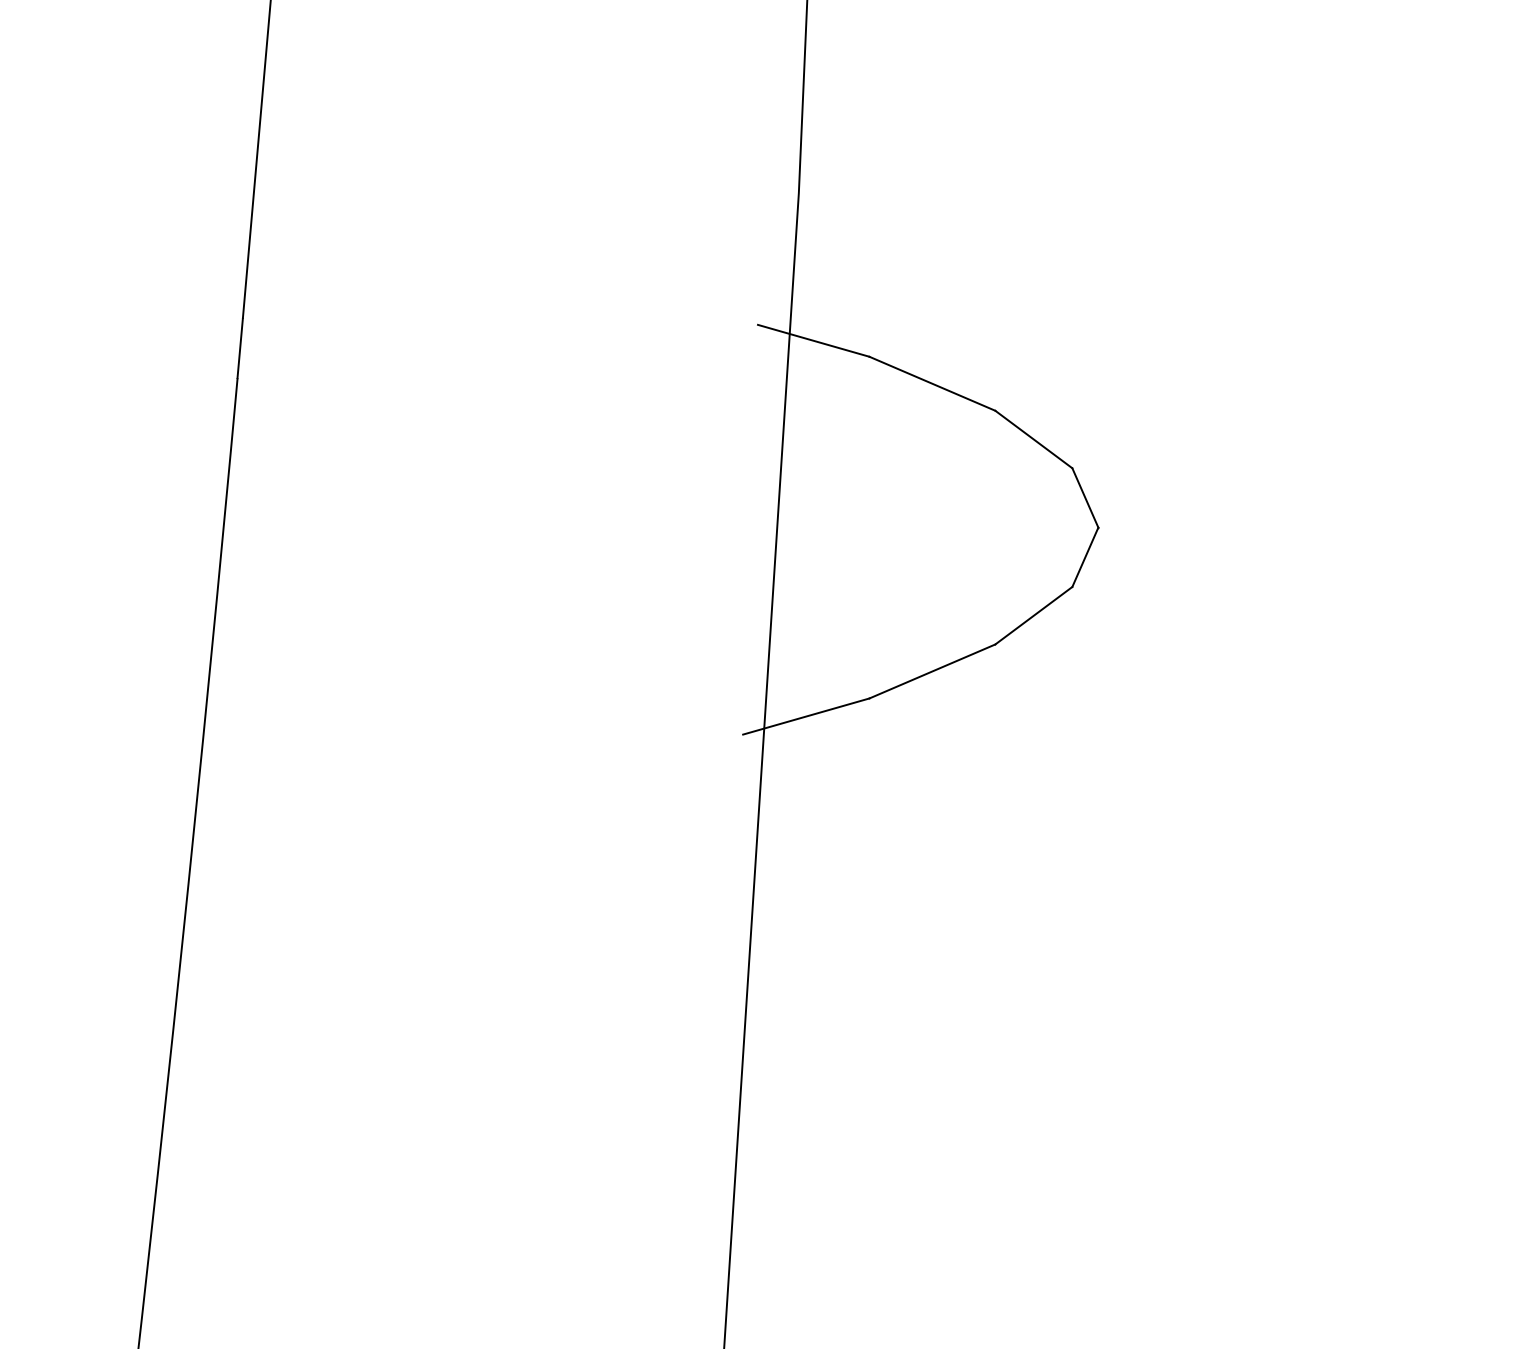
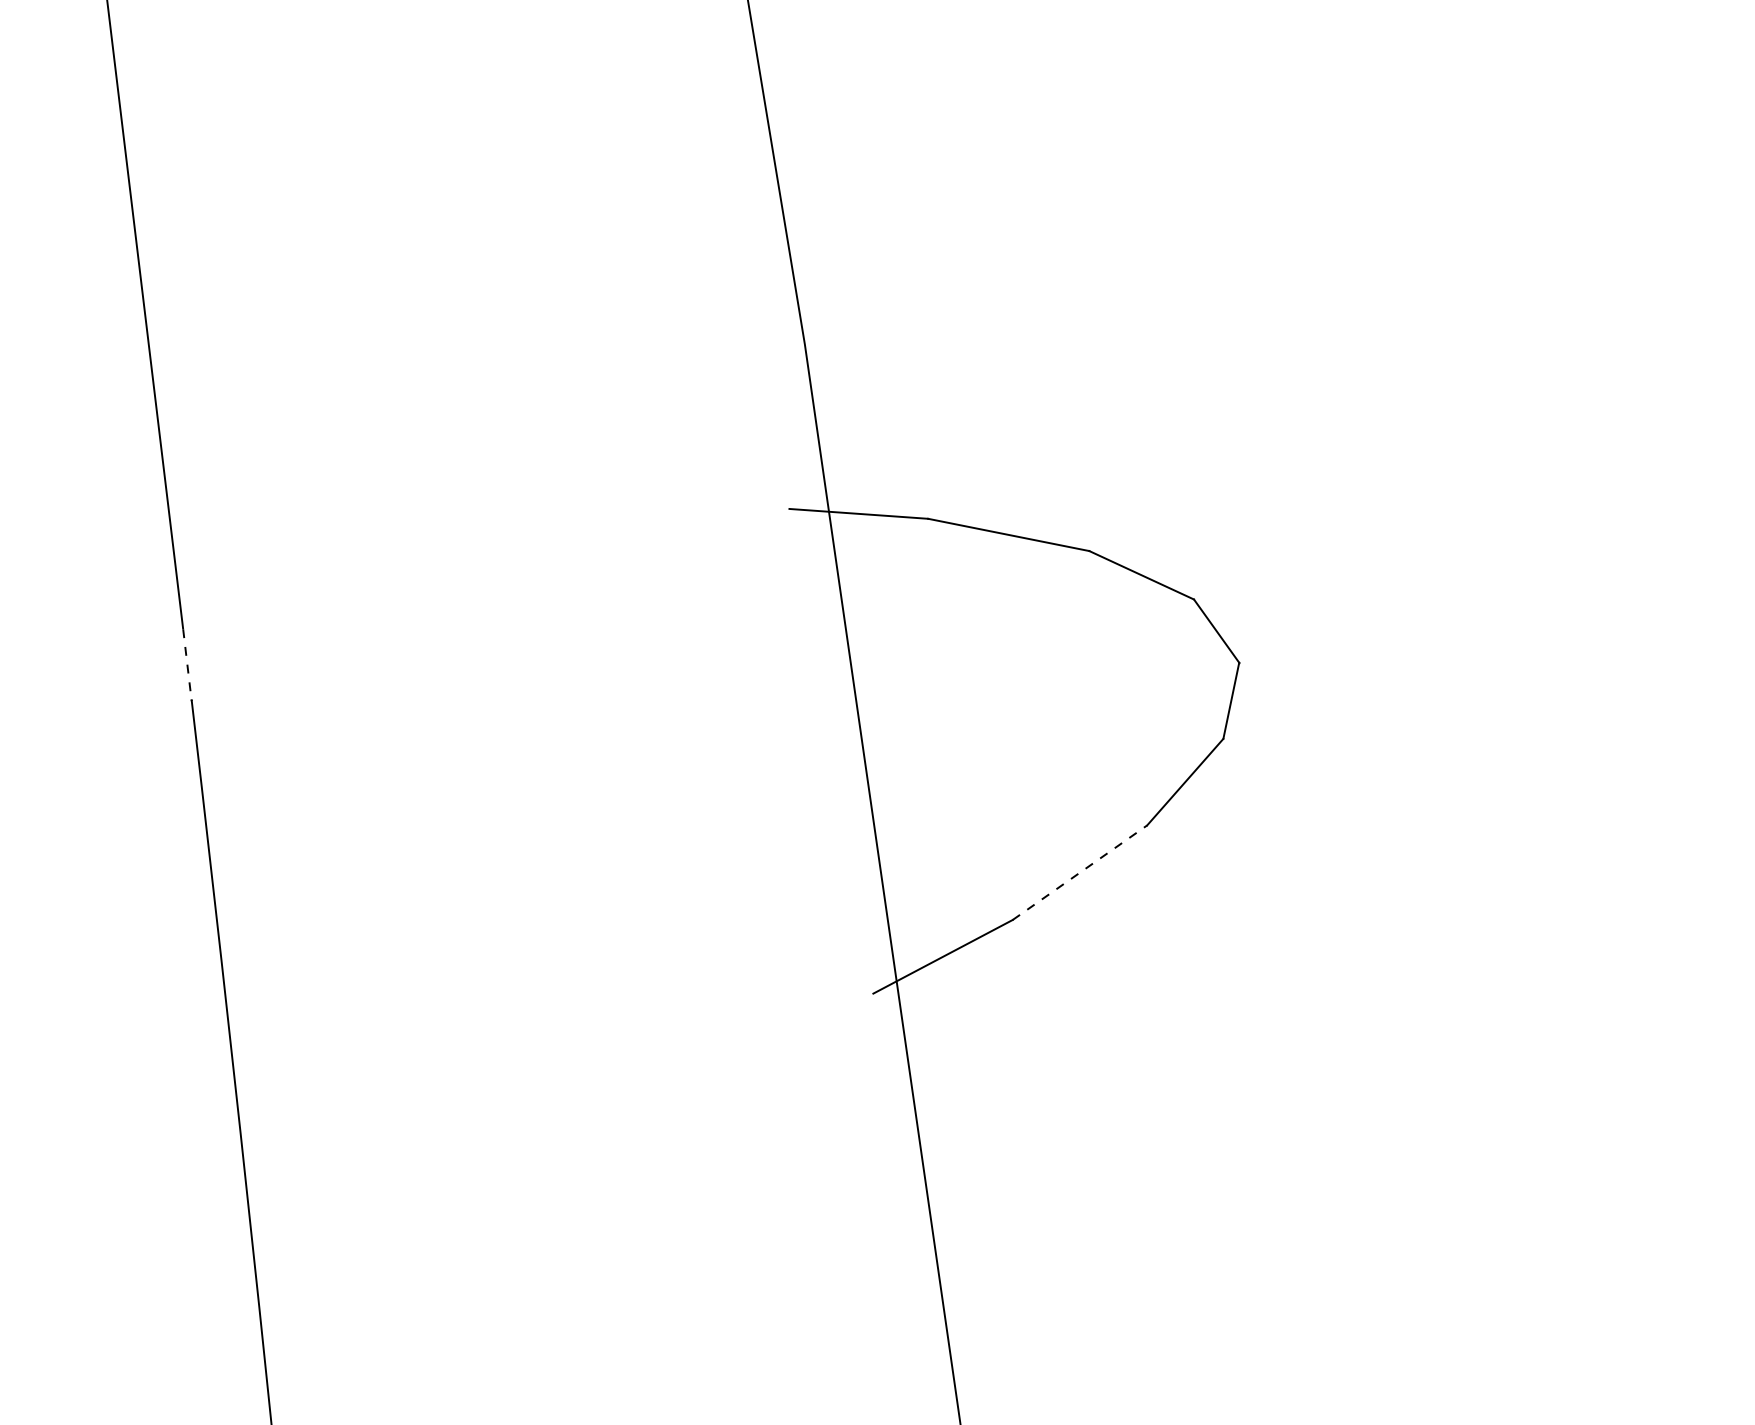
line: (240, 348) -> (187, 664), solid -> dashed
line: (932, 671) -> (1080, 872), solid -> dashed

